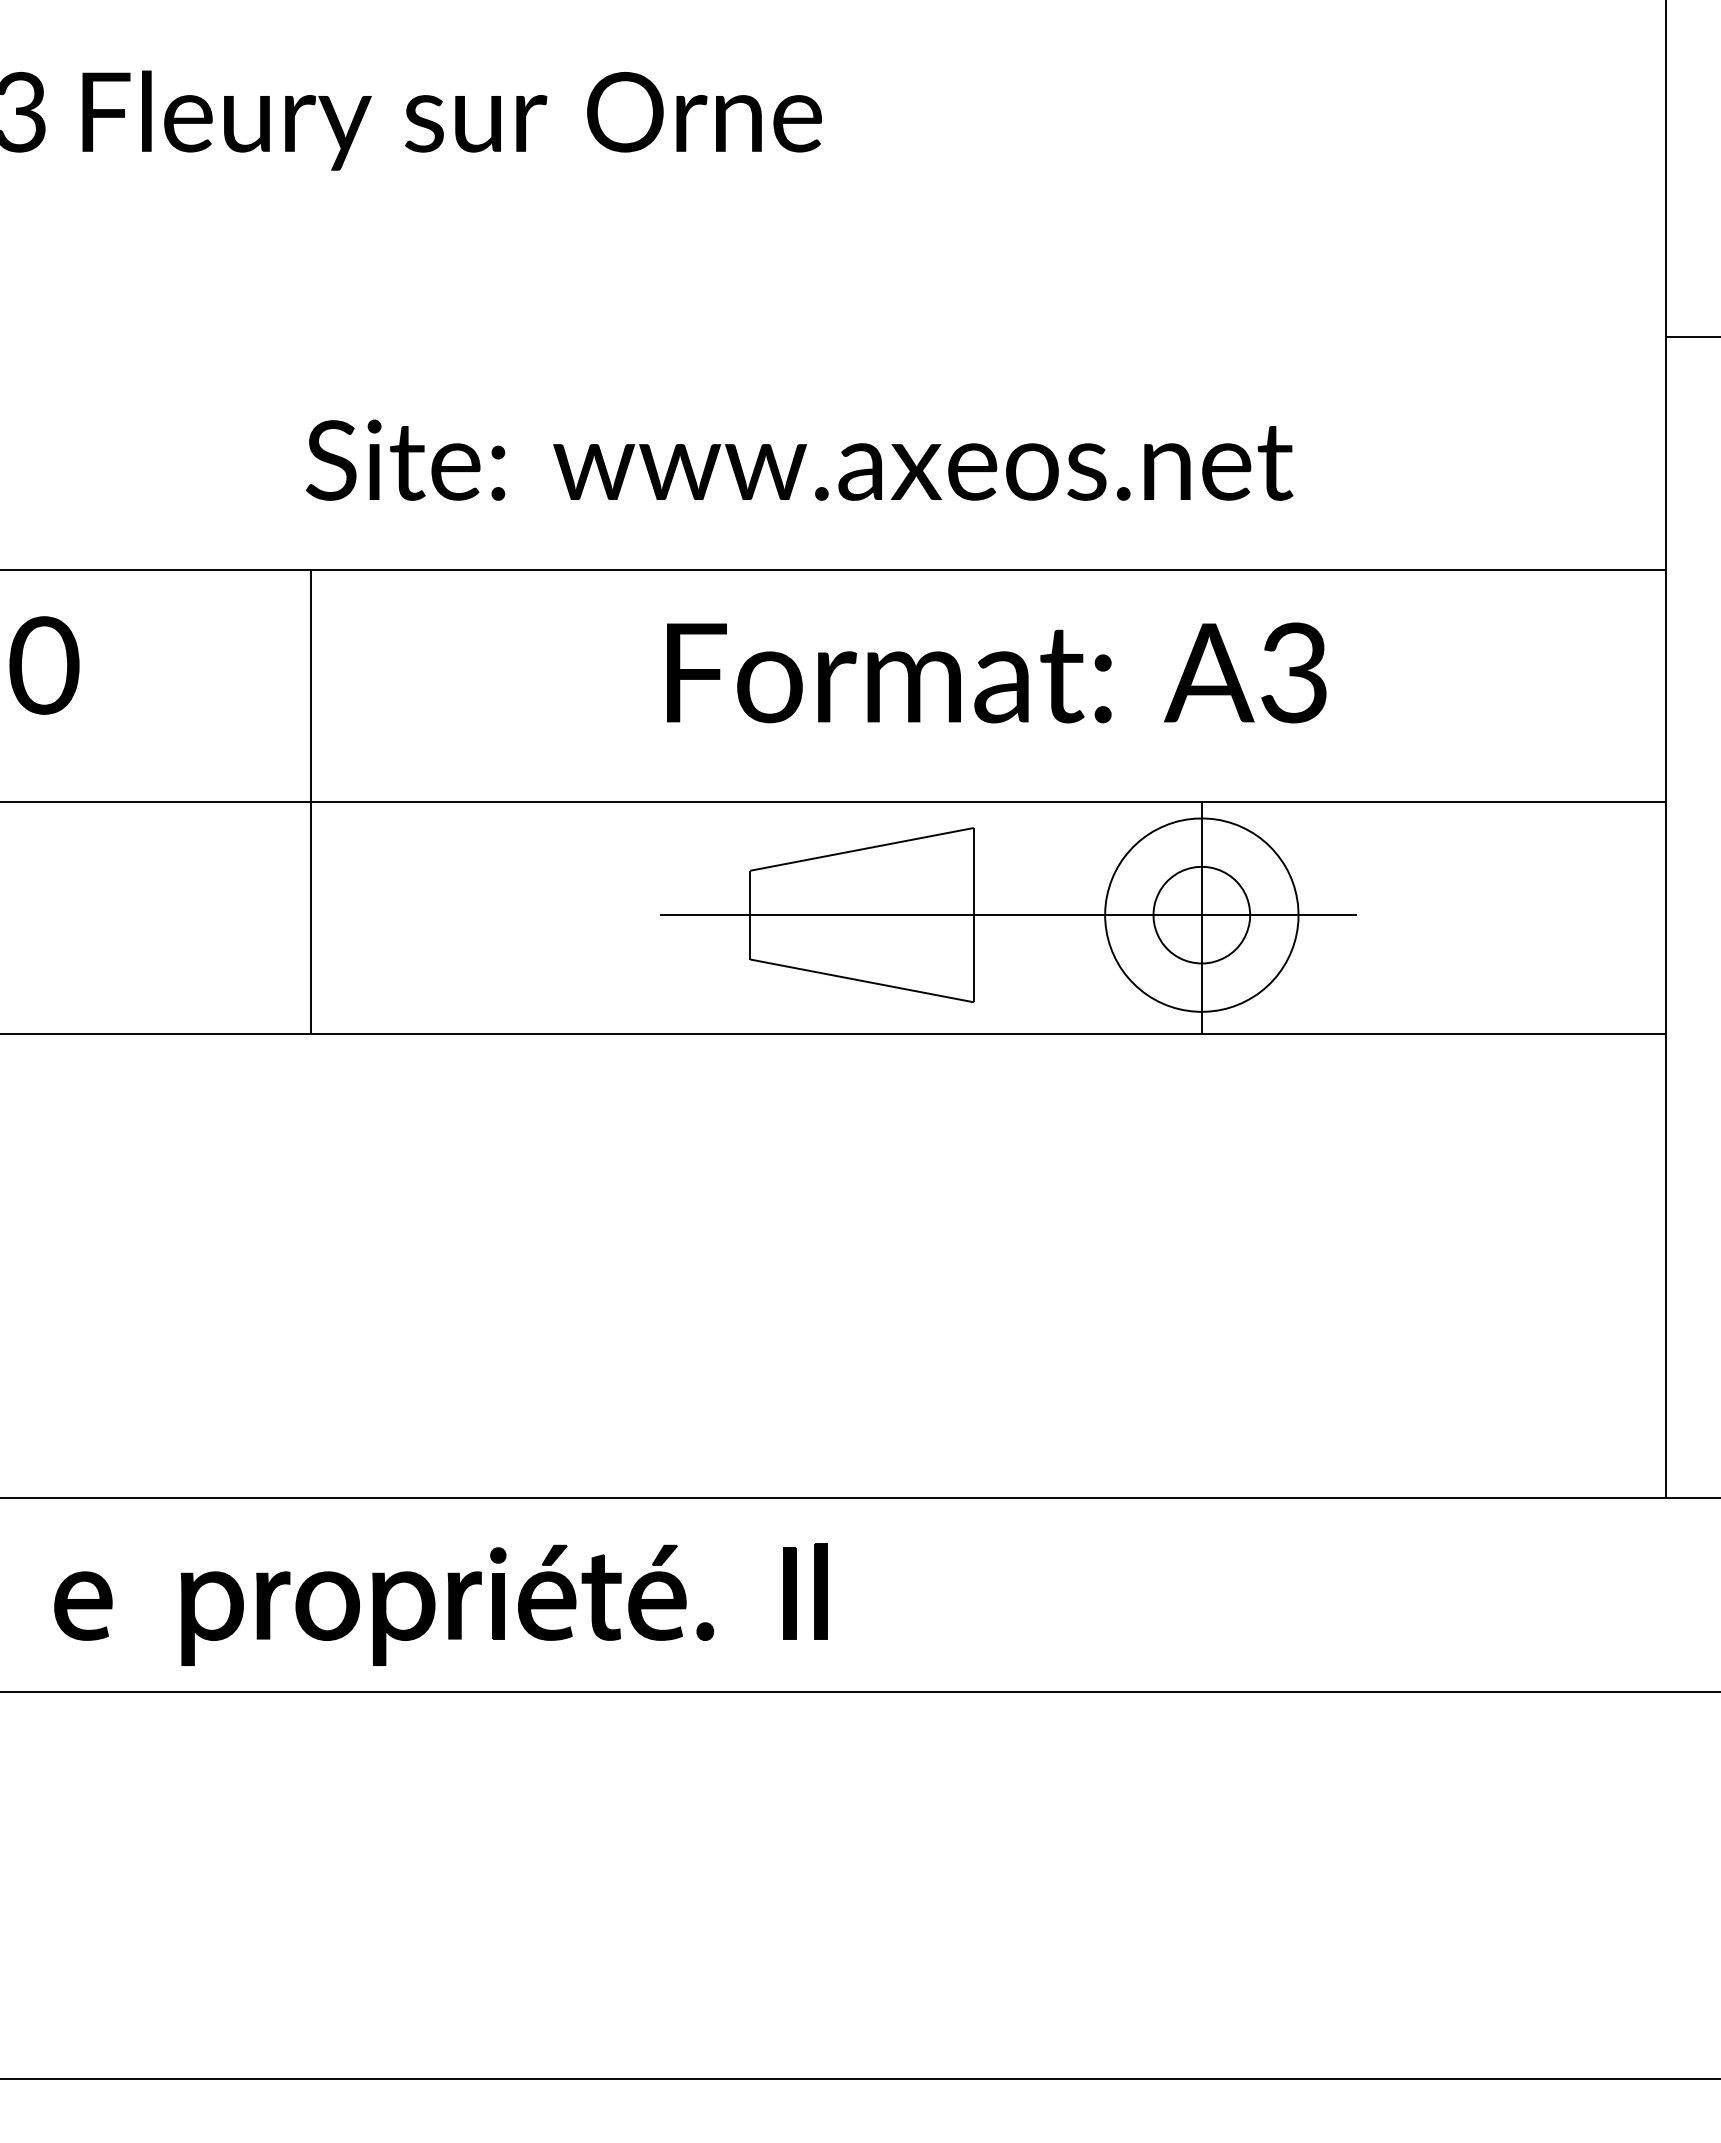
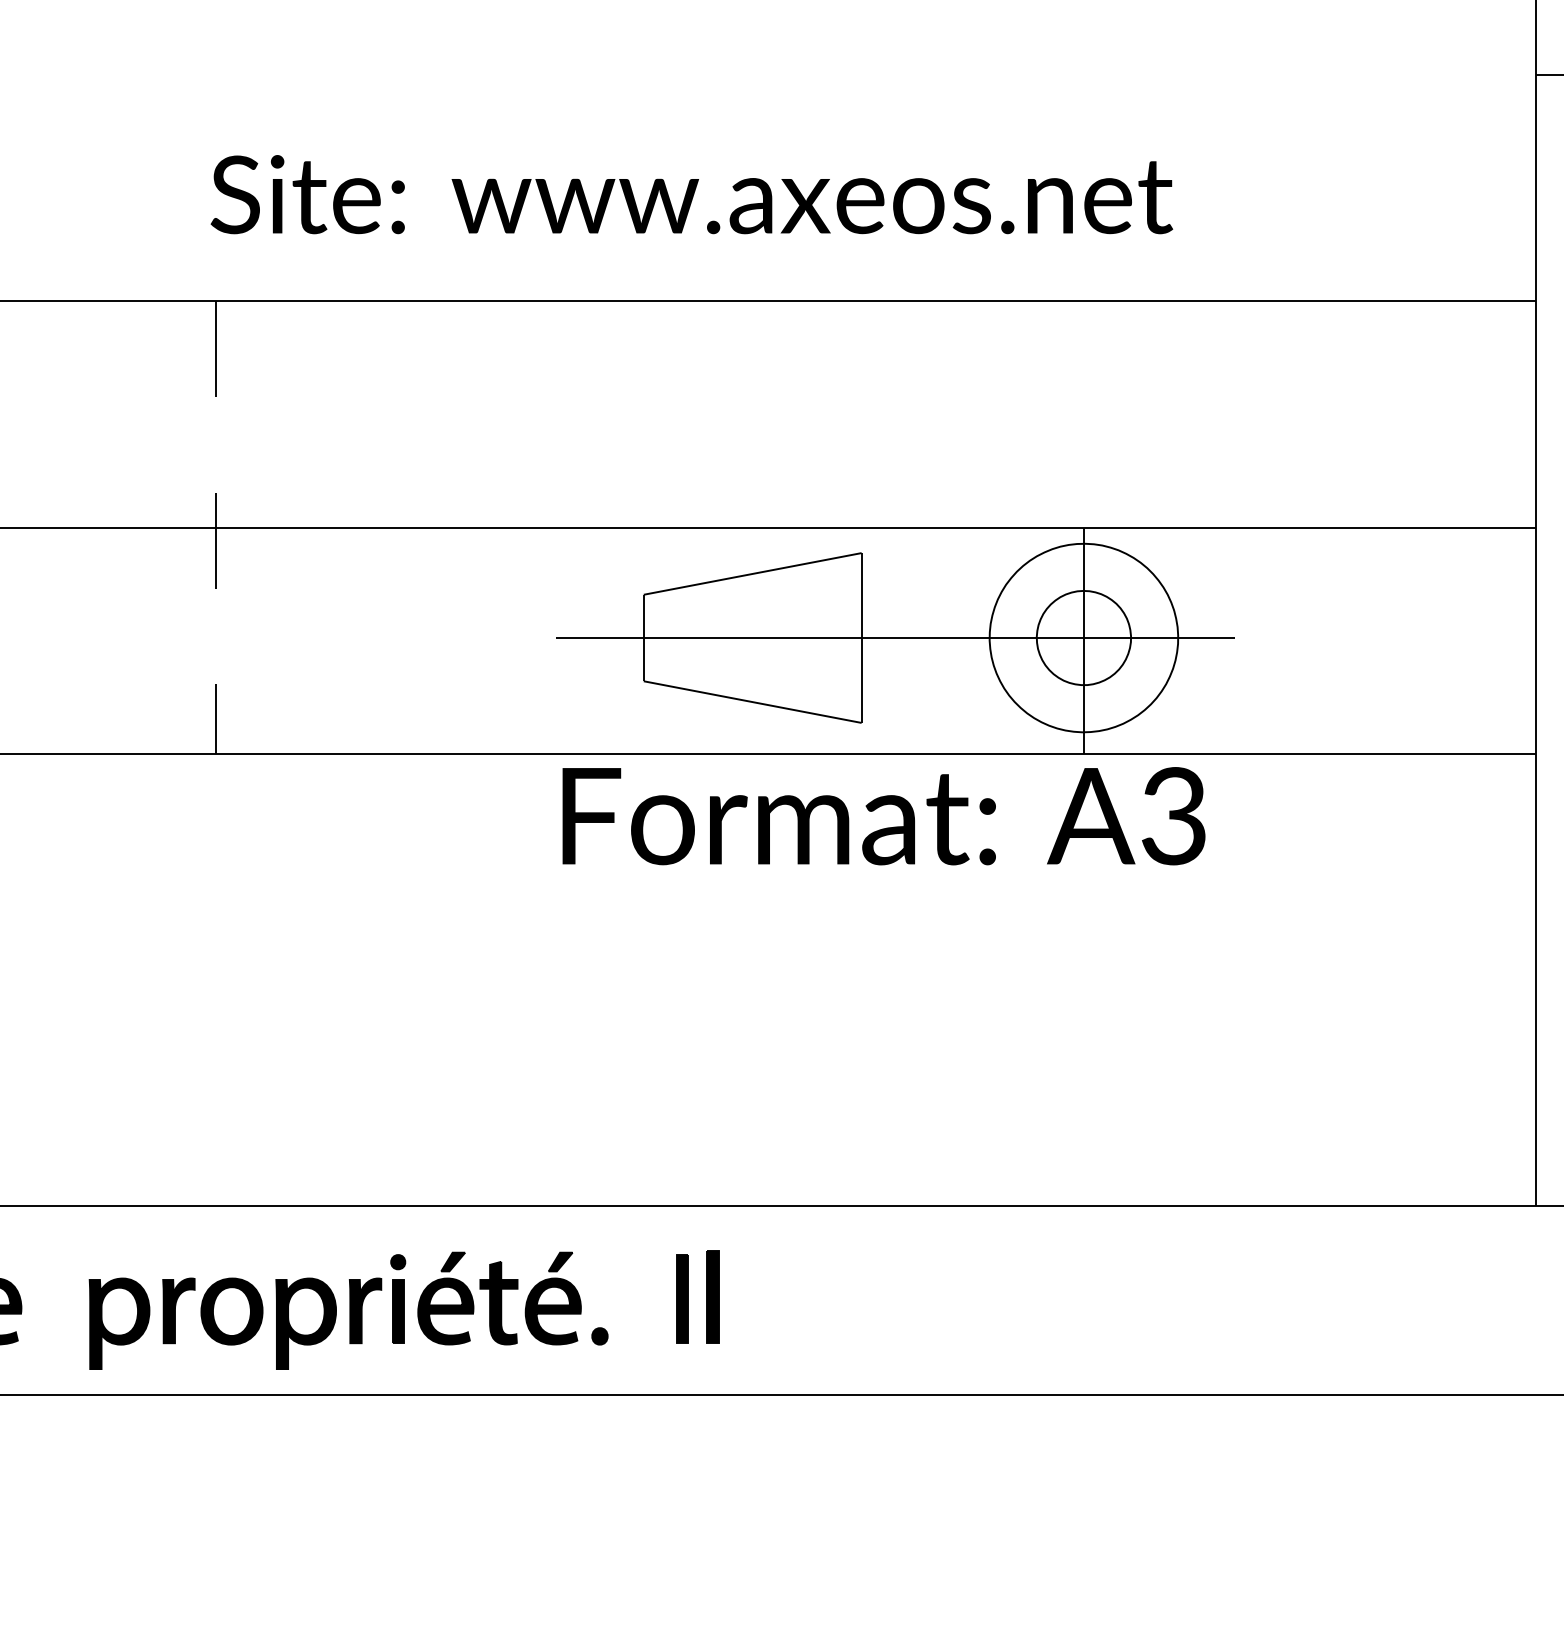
text: (996, 672) -> (883, 815), moved
line: (311, 802) -> (216, 528), solid -> dashed

